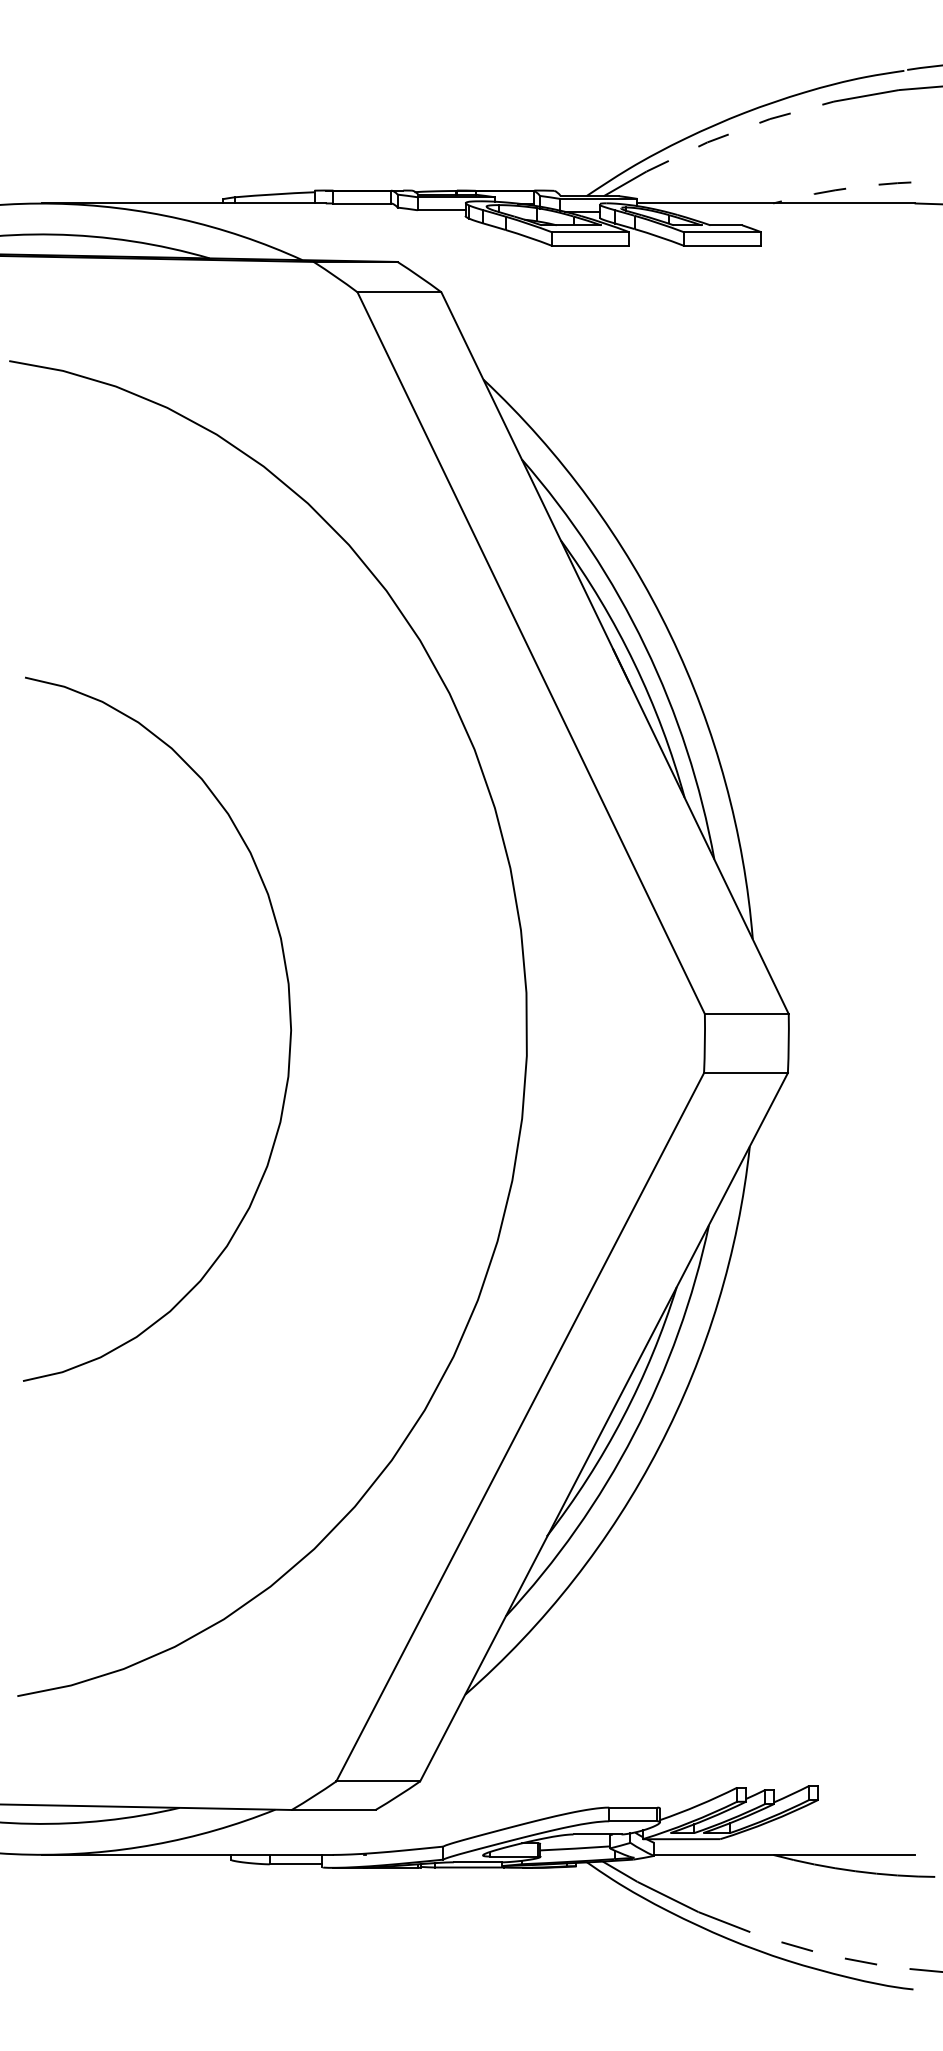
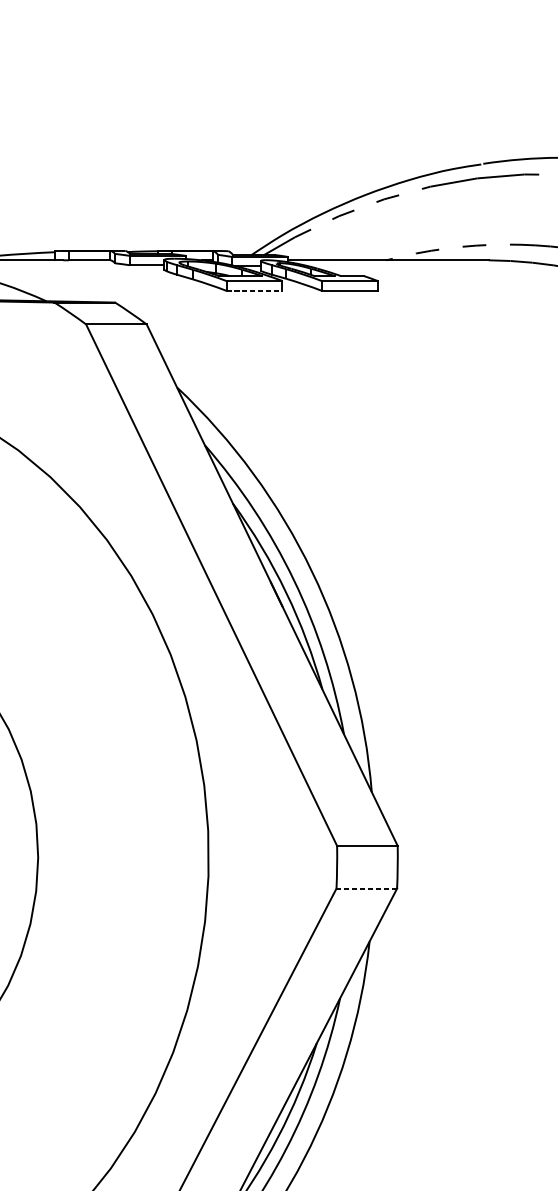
line: (590, 245) -> (254, 290), solid -> dashed
line: (745, 1073) -> (366, 888), solid -> dashed

